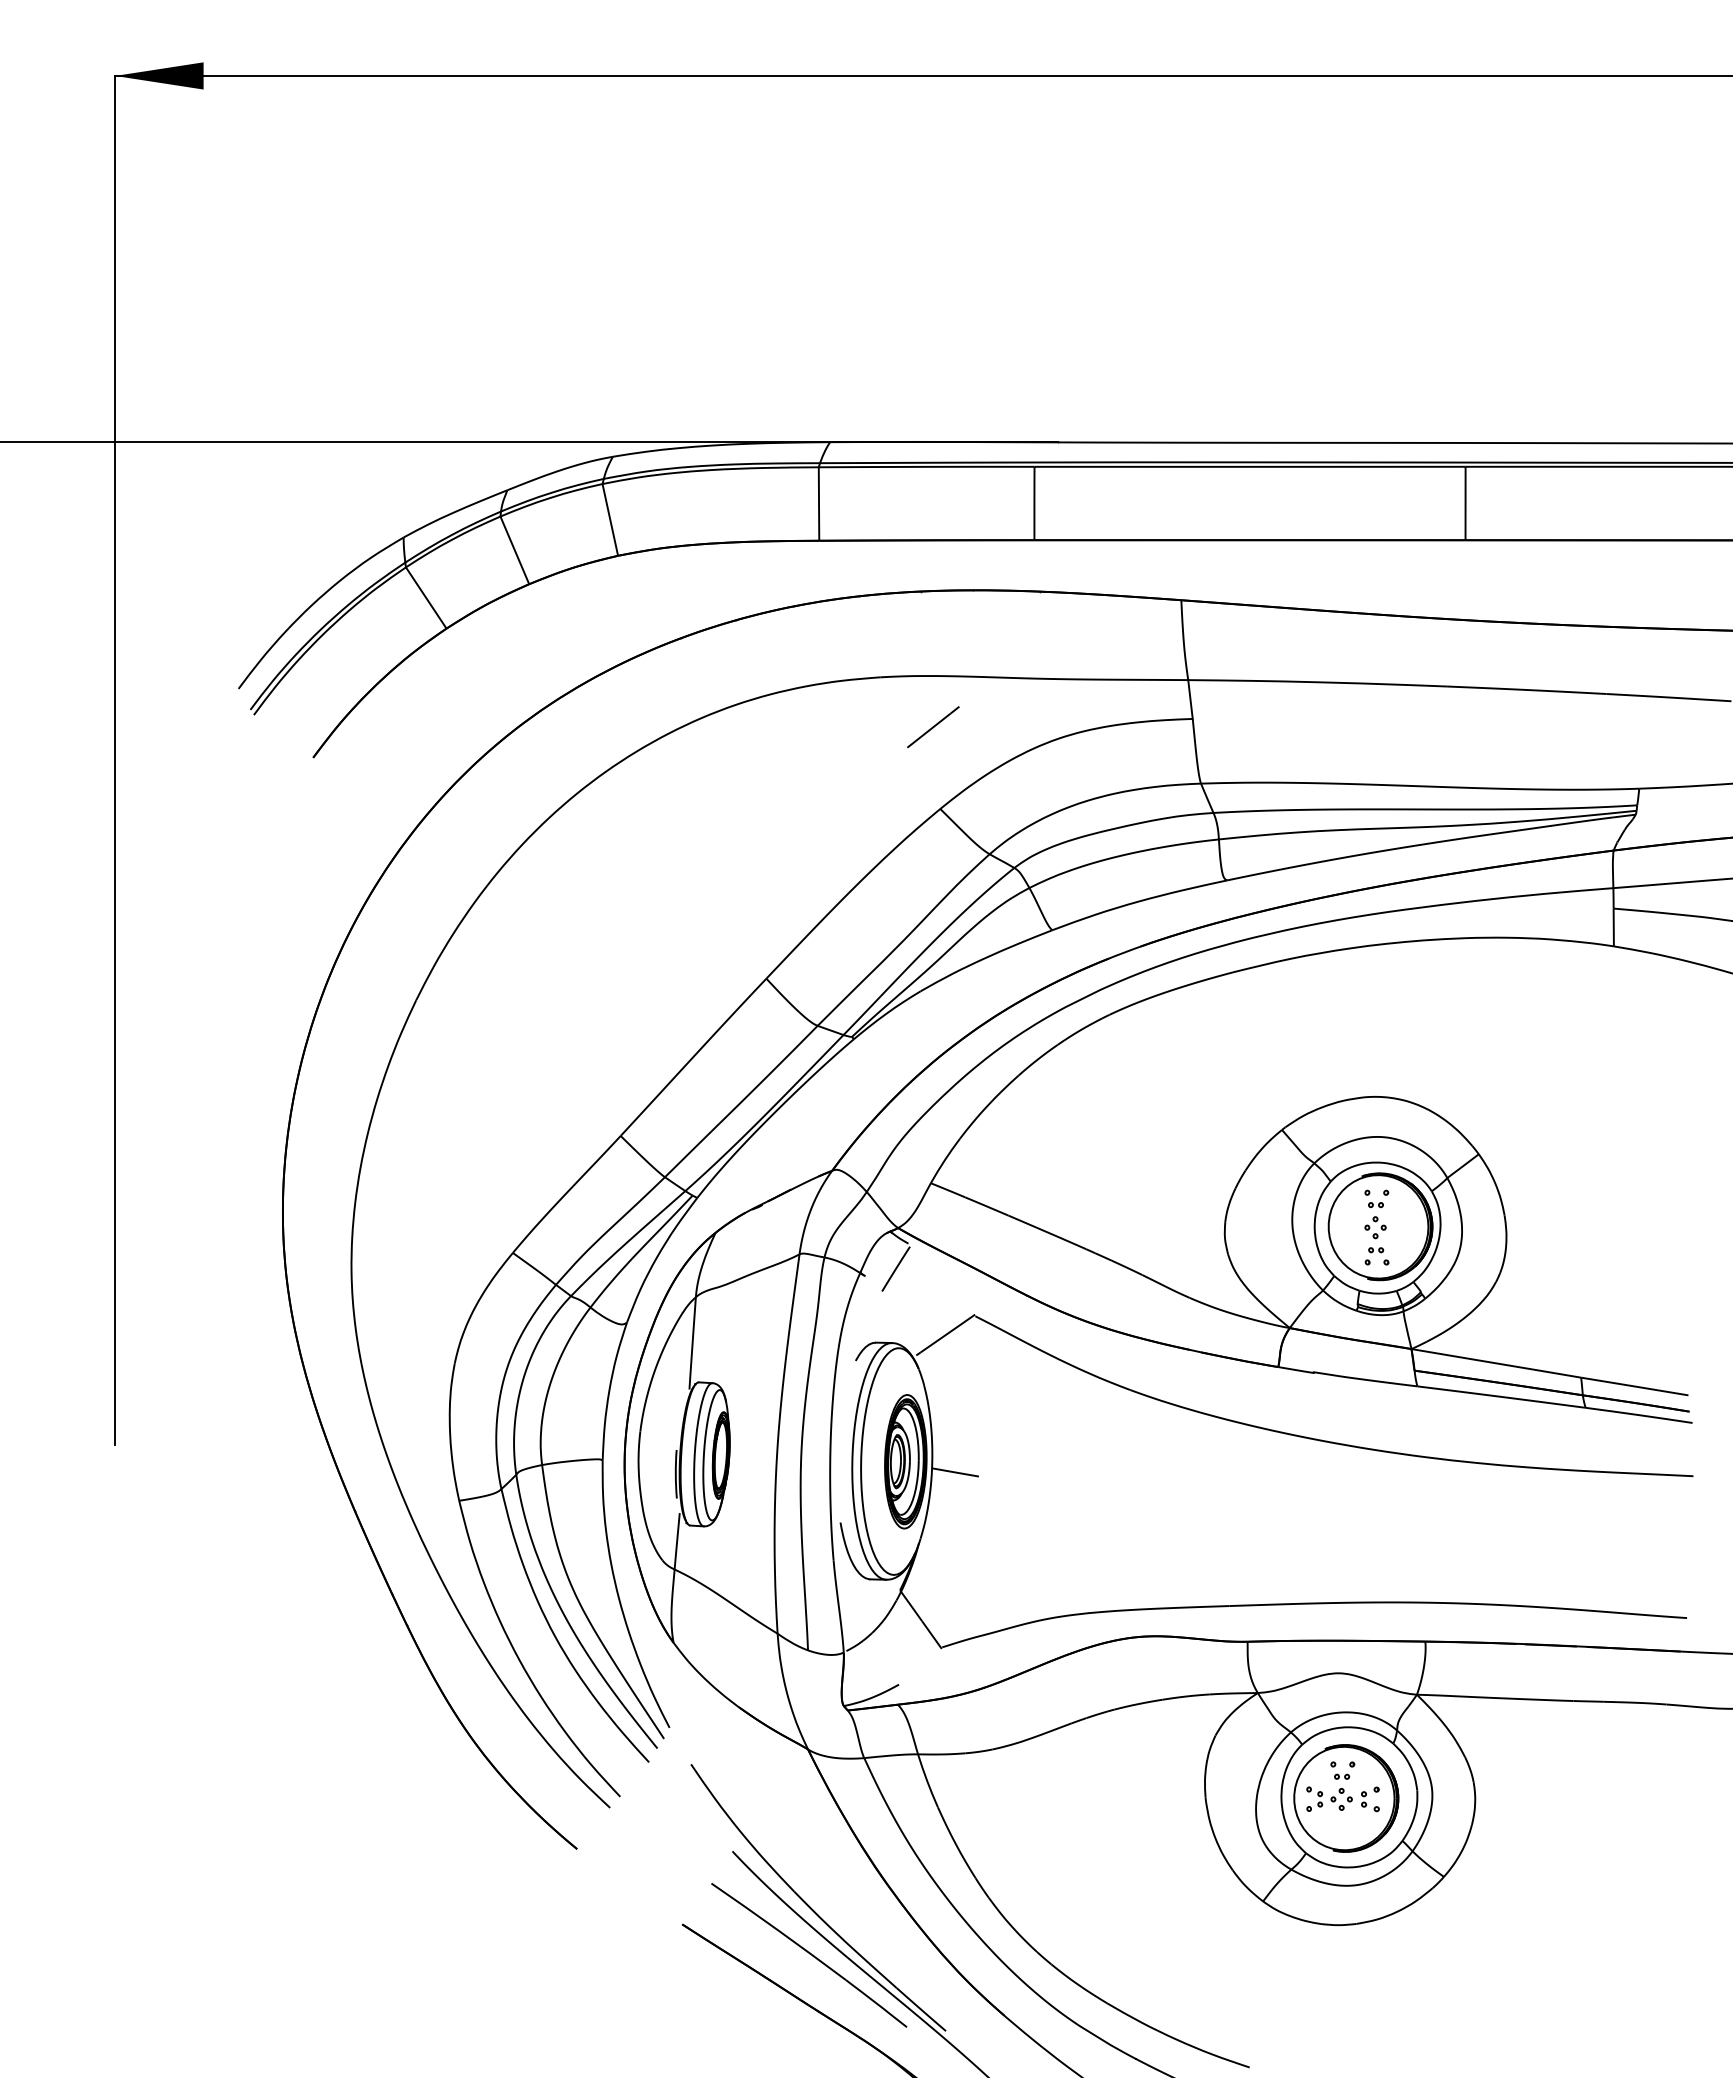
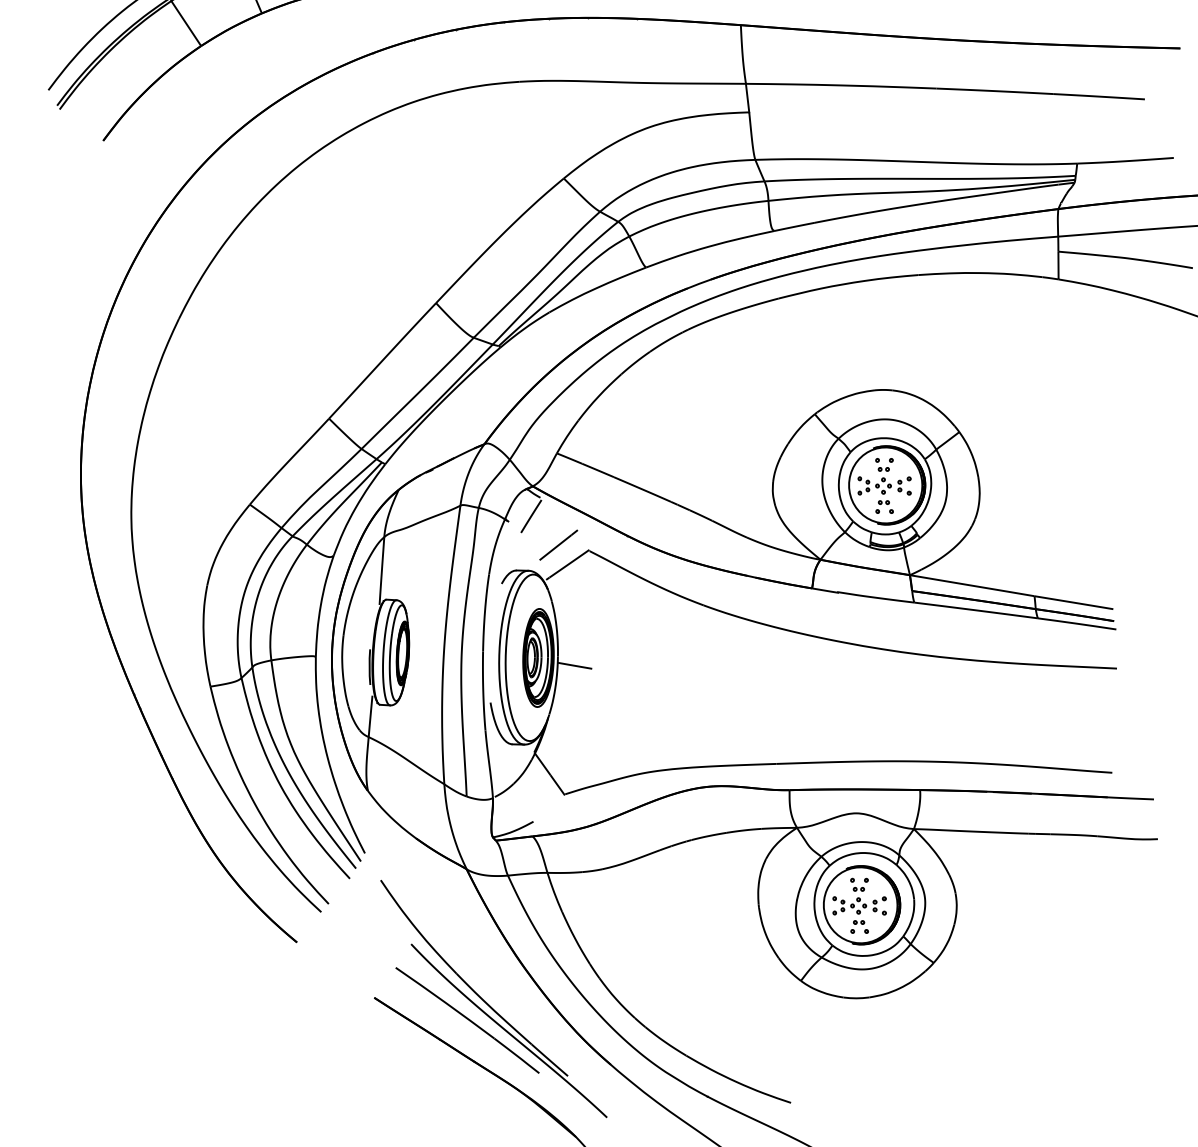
line: (933, 727) -> (558, 545), moved
part: (1348, 1227) -> (863, 485), added
part: (1403, 1227) -> (904, 485), added
part: (1342, 1828) -> (859, 927), added

